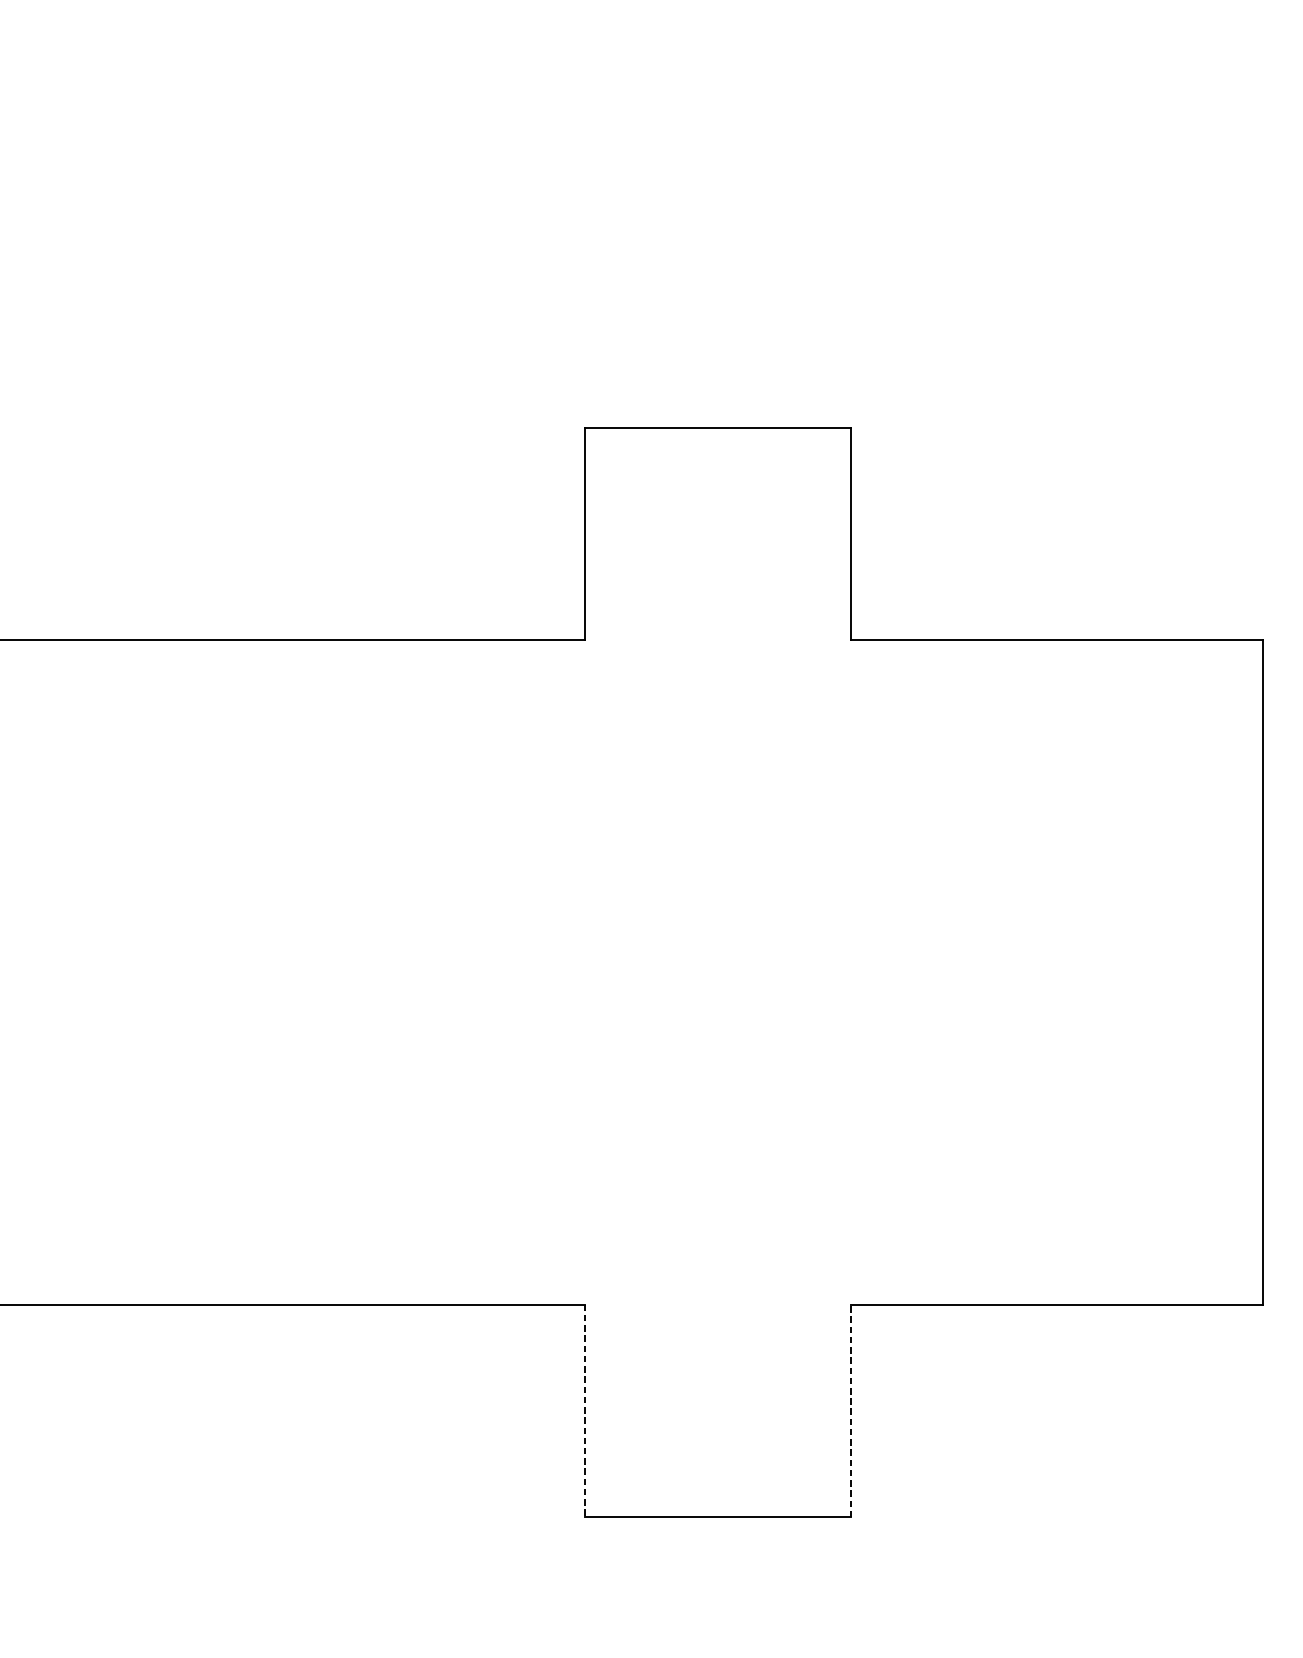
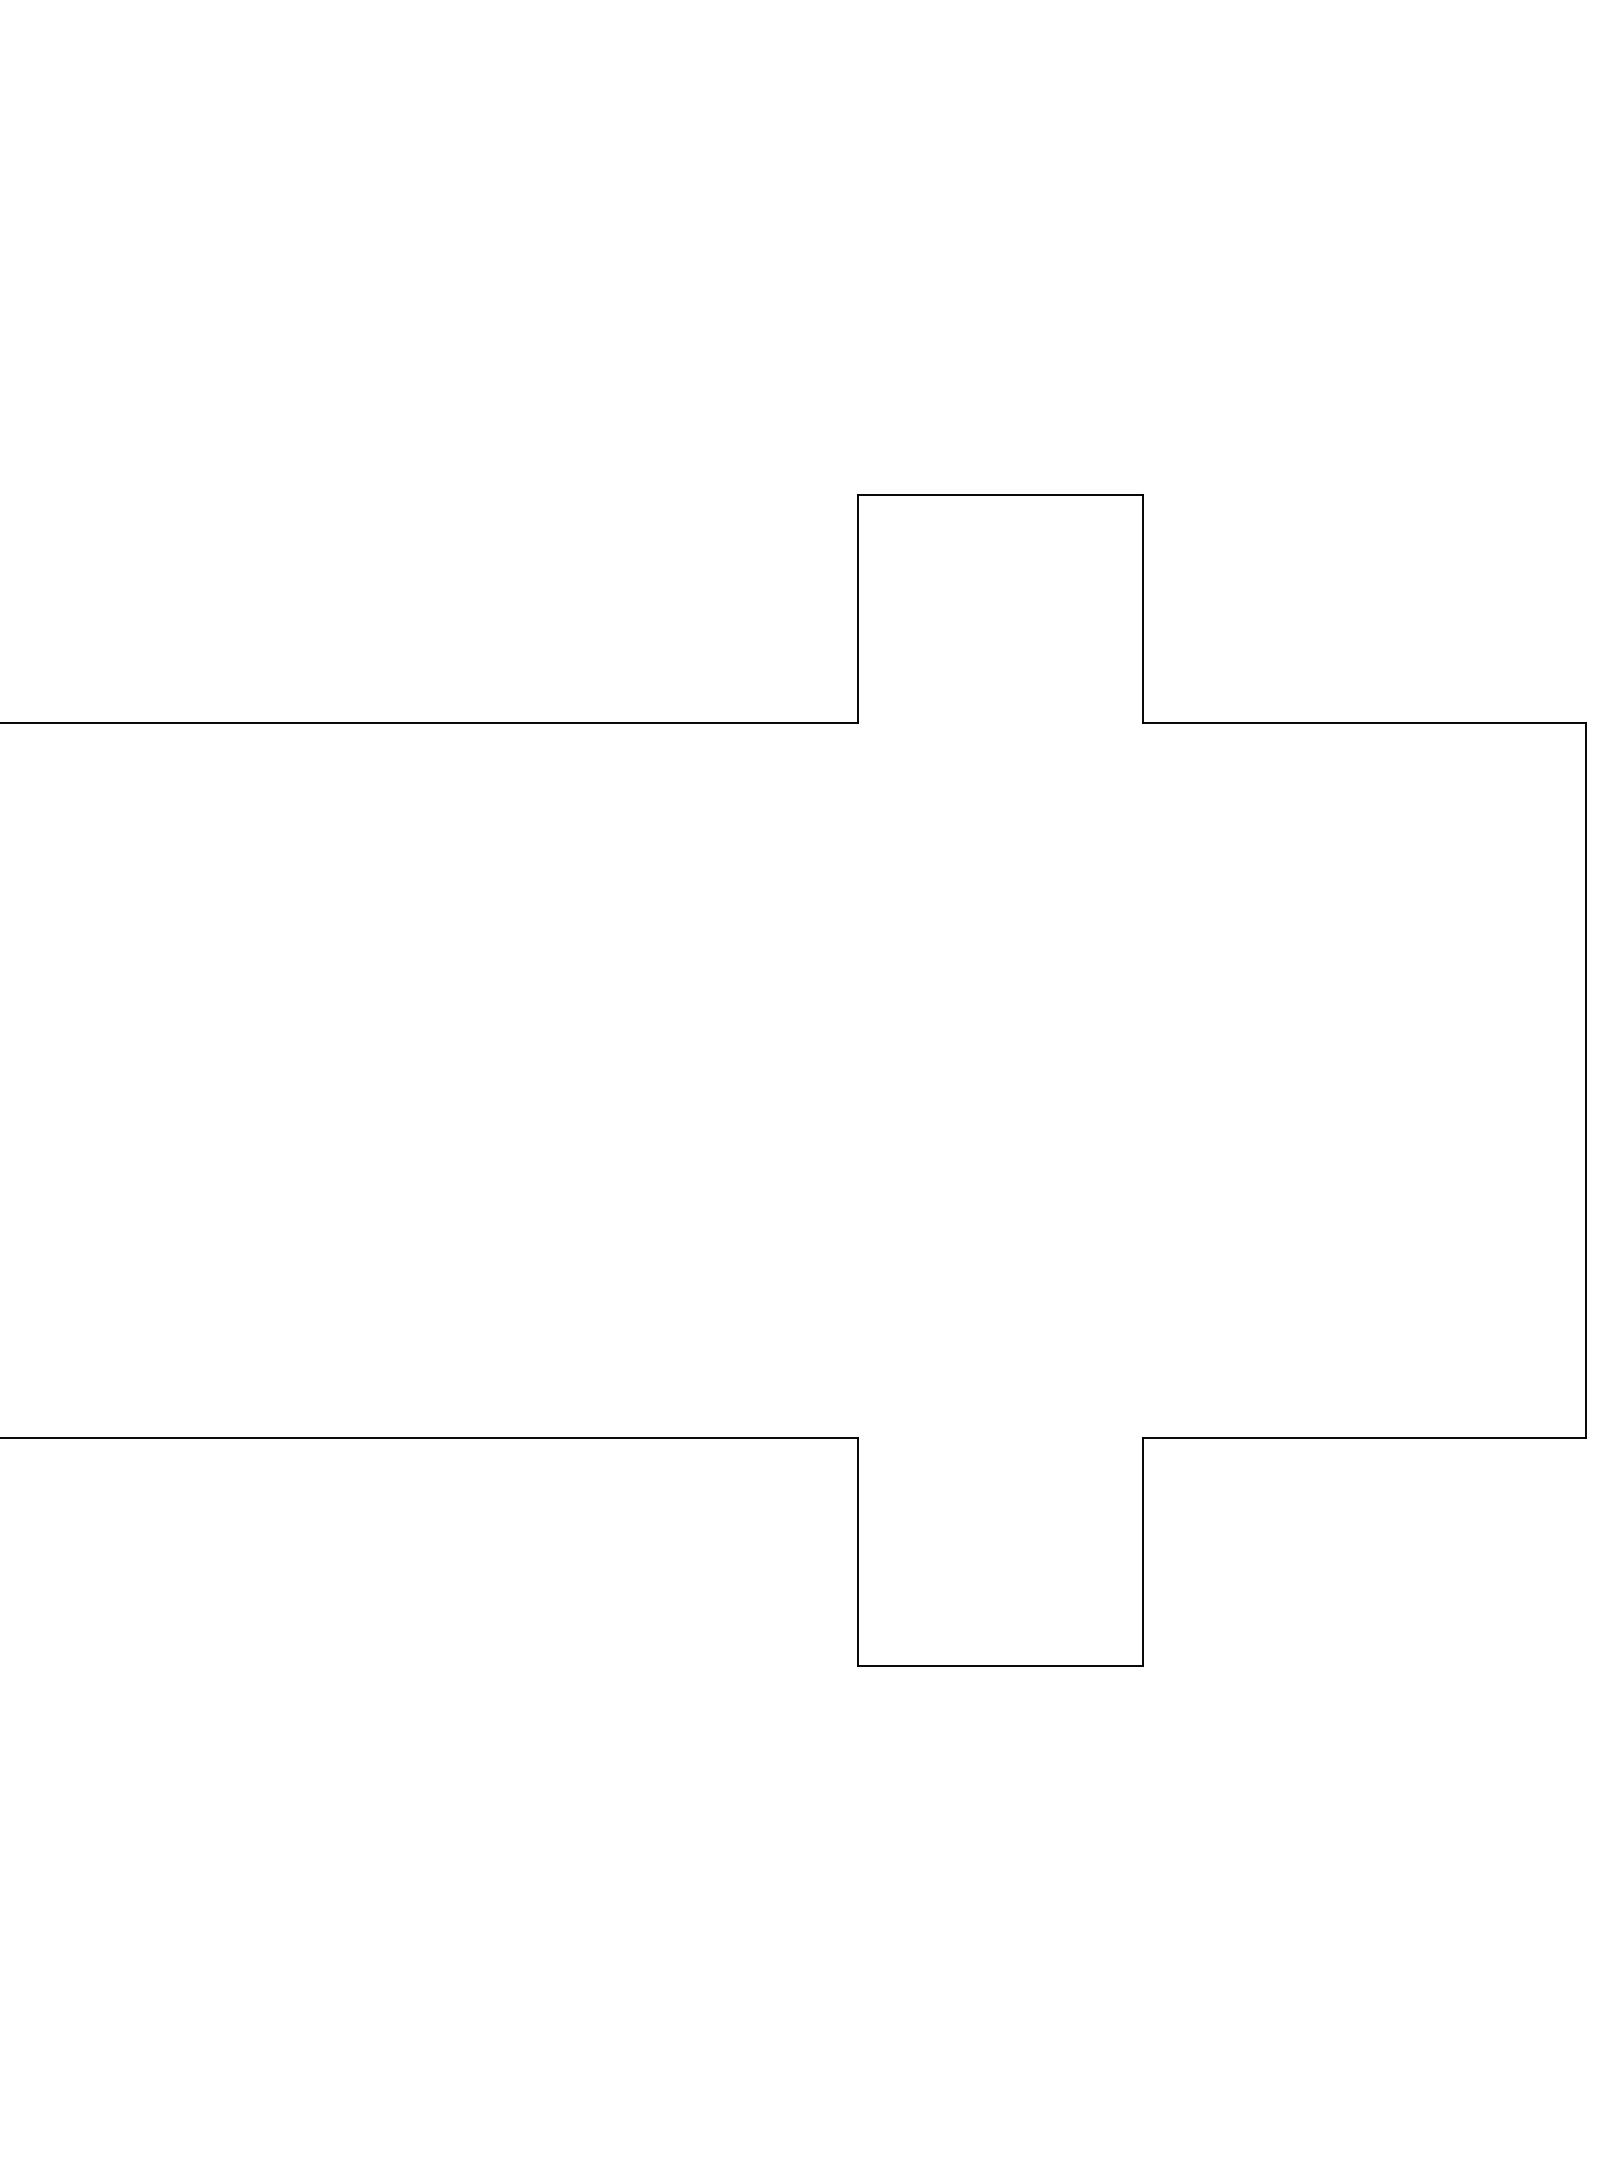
line: (850, 1410) -> (1143, 1551), dashed -> solid
line: (584, 1411) -> (857, 1552), dashed -> solid

